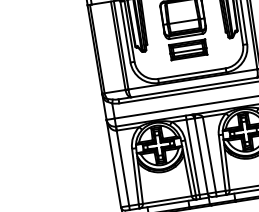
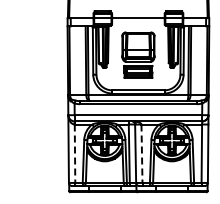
line: (208, 155) -> (141, 154), solid -> dashed
line: (123, 169) -> (75, 154), solid -> dashed

